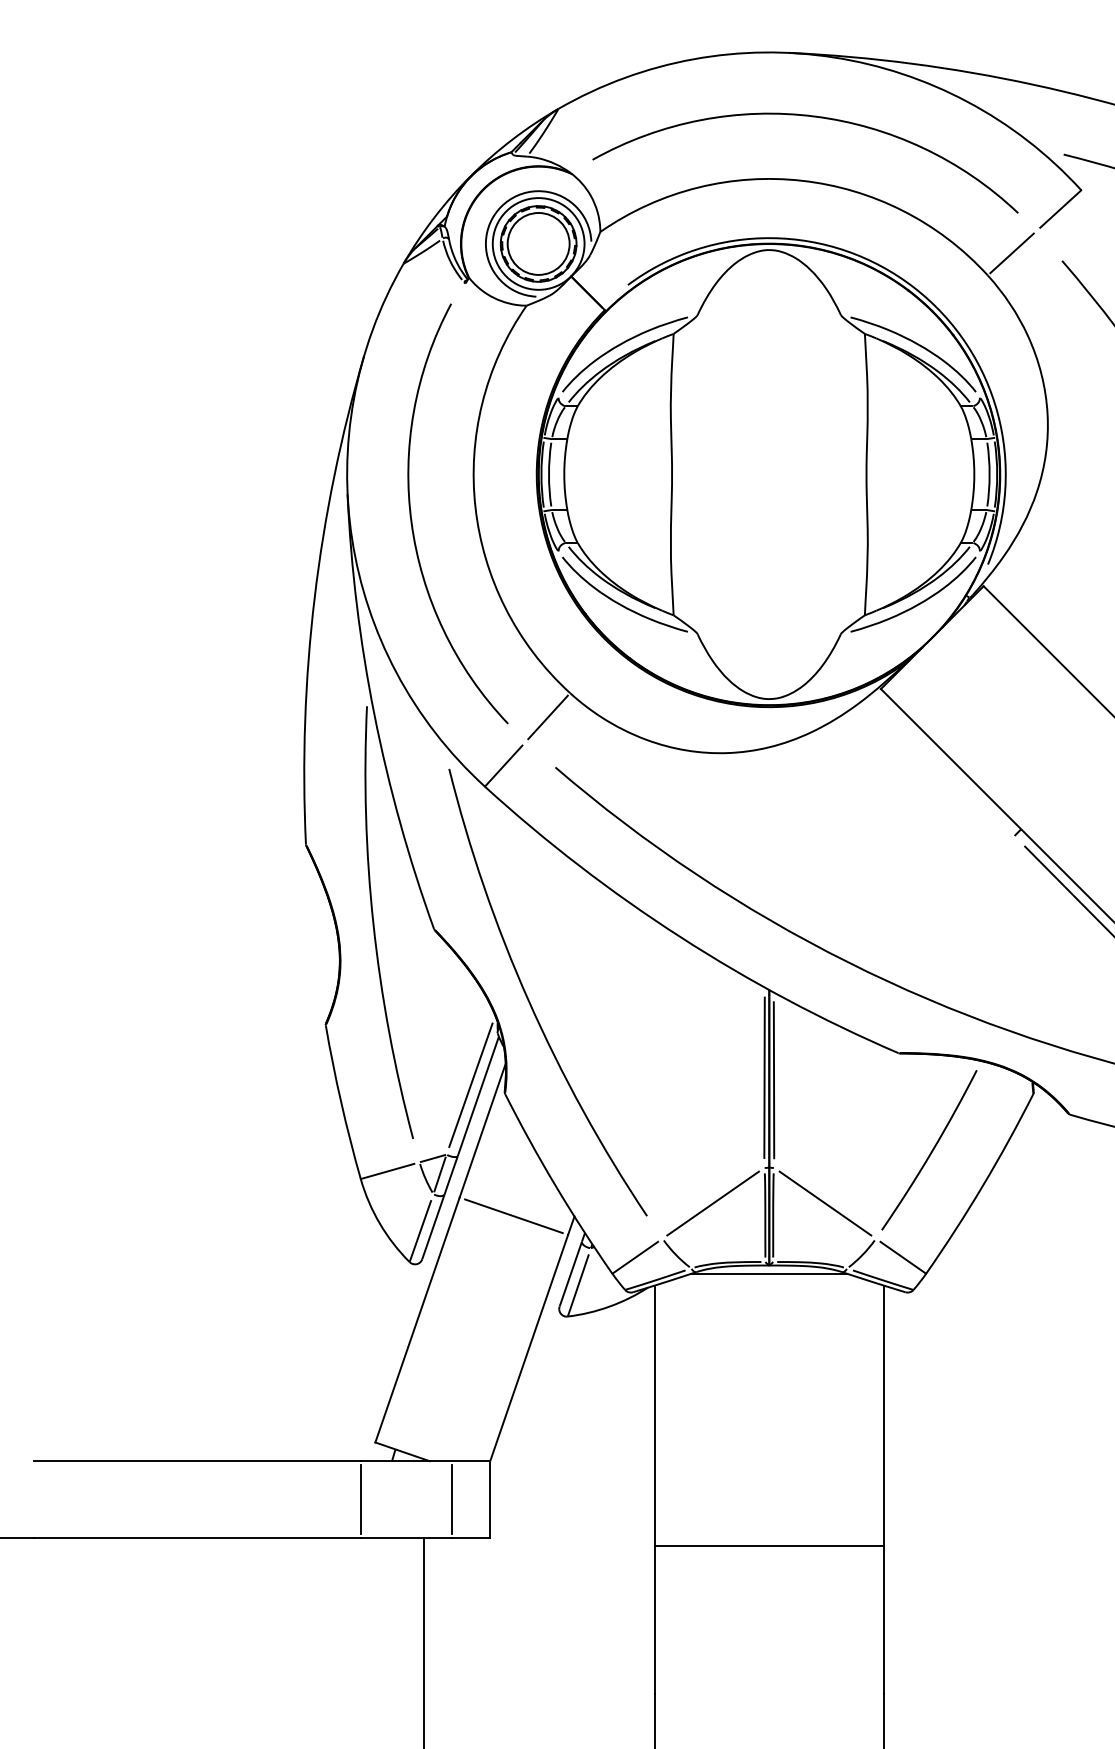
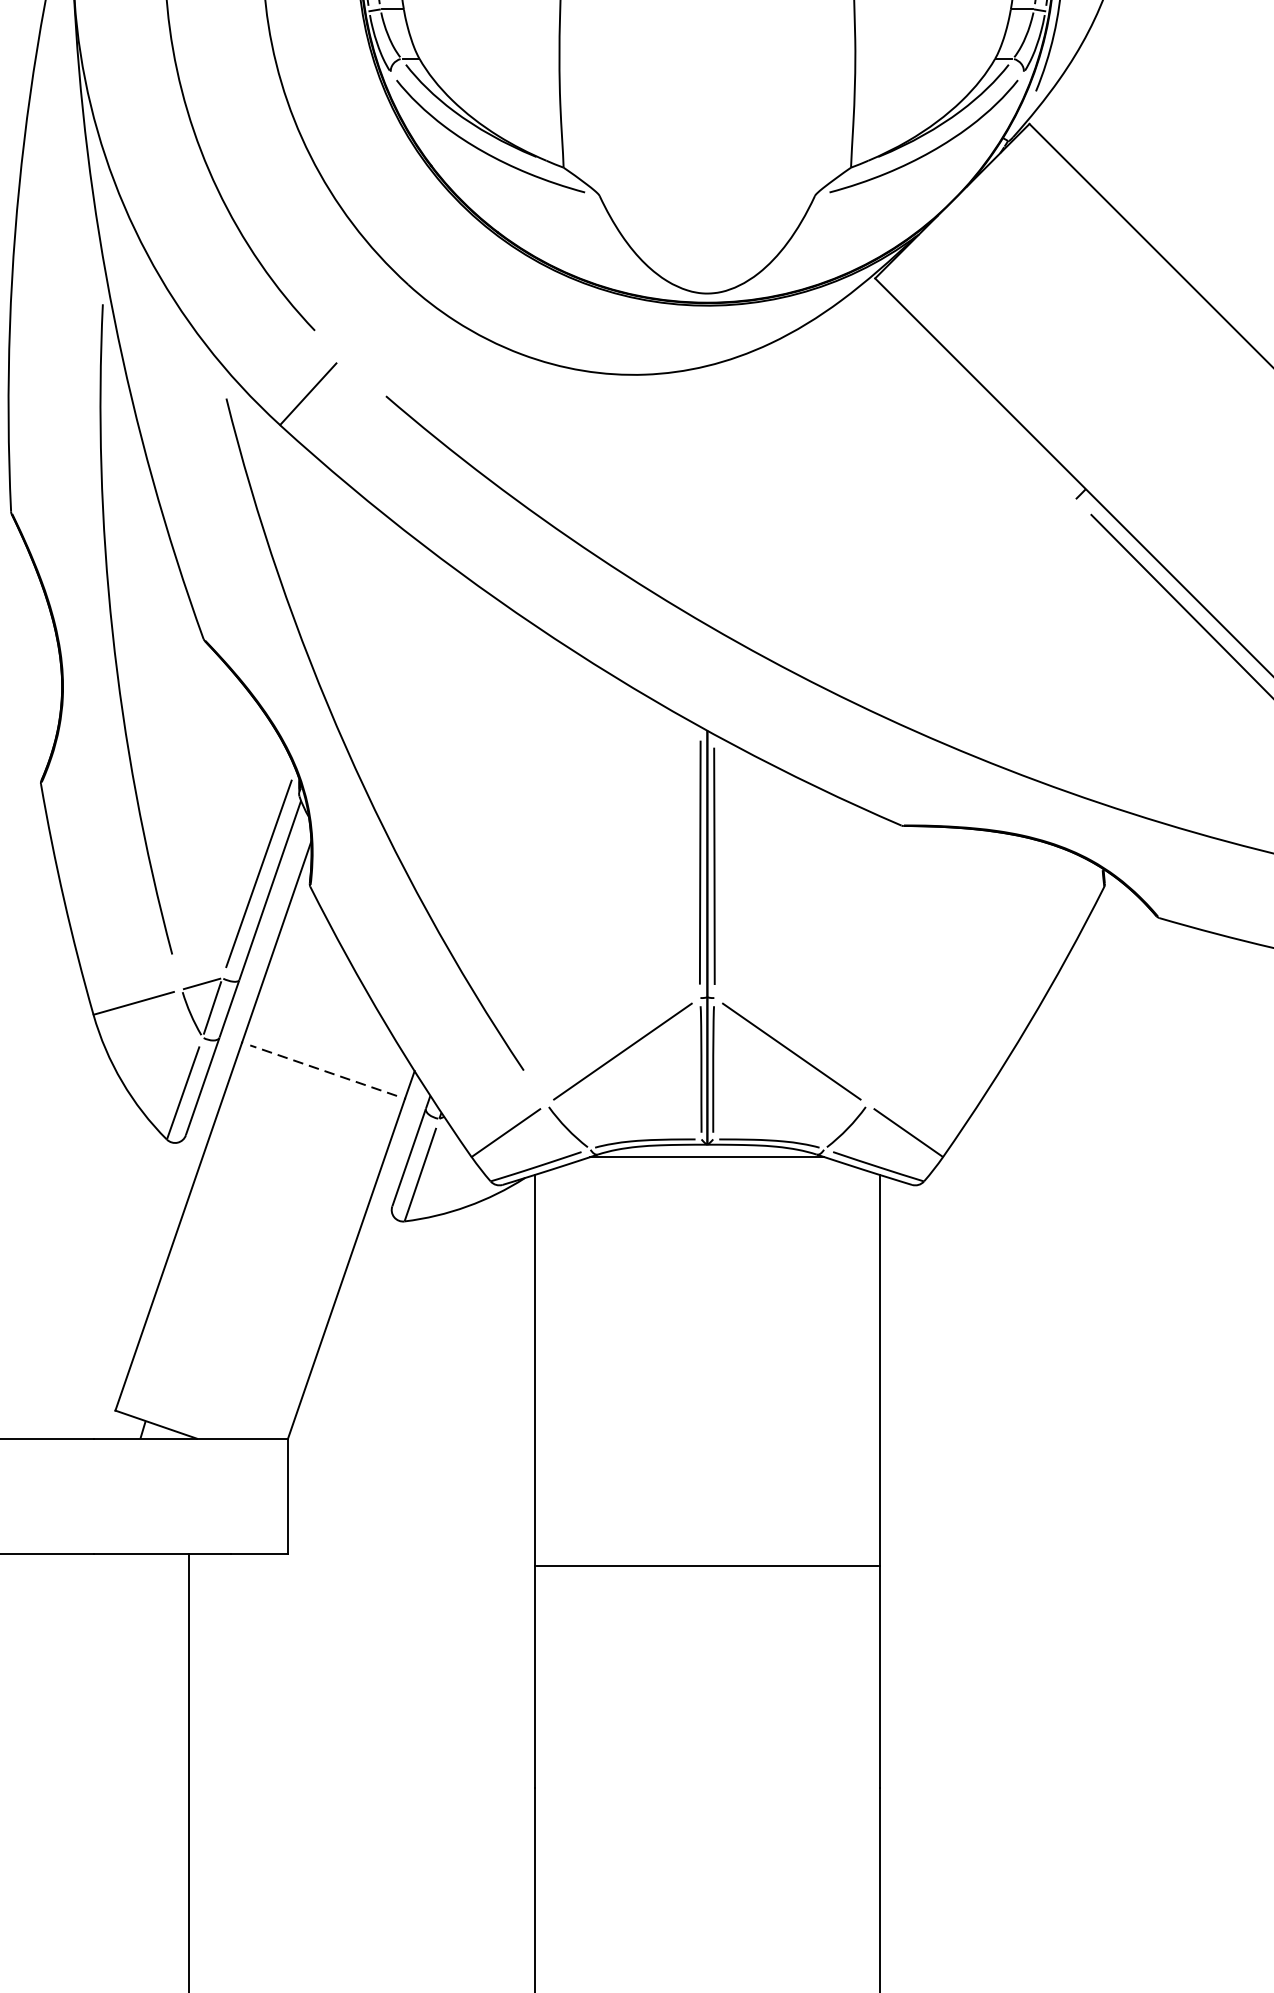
line: (547, 717) -> (374, 321), removed
arc: (931, 1150) -> (951, 971), removed
line: (513, 1216) -> (322, 1071), solid -> dashed
line: (360, 1498) -> (93, 1494), removed
line: (452, 1498) -> (231, 1494), removed

